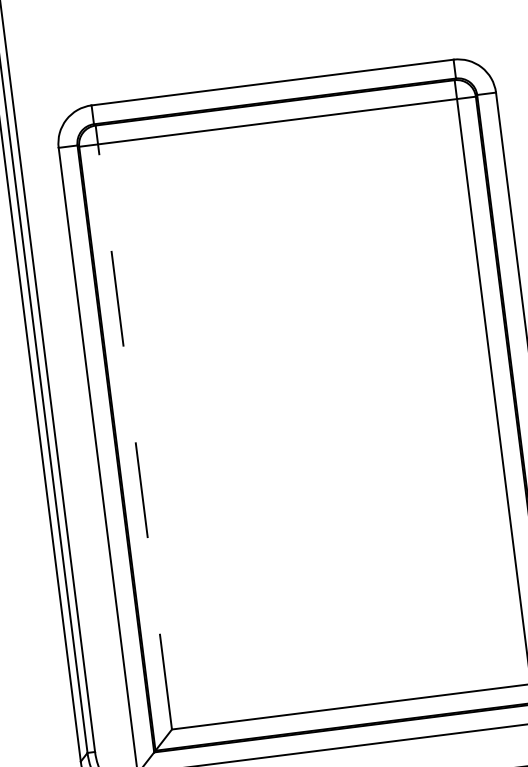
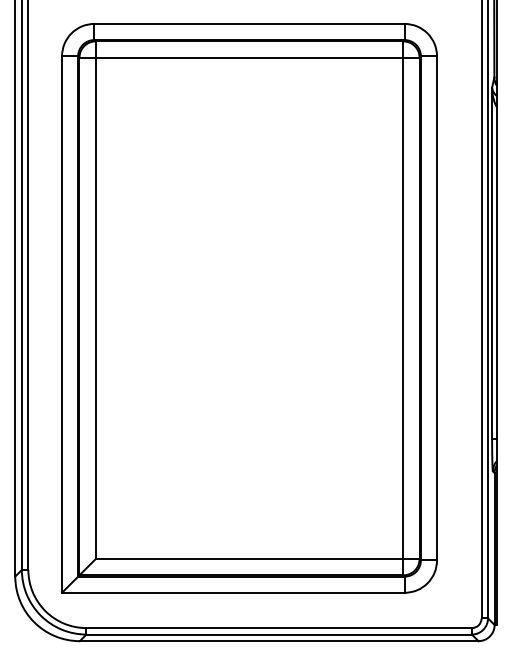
line: (133, 427) -> (95, 300), dashed -> solid

